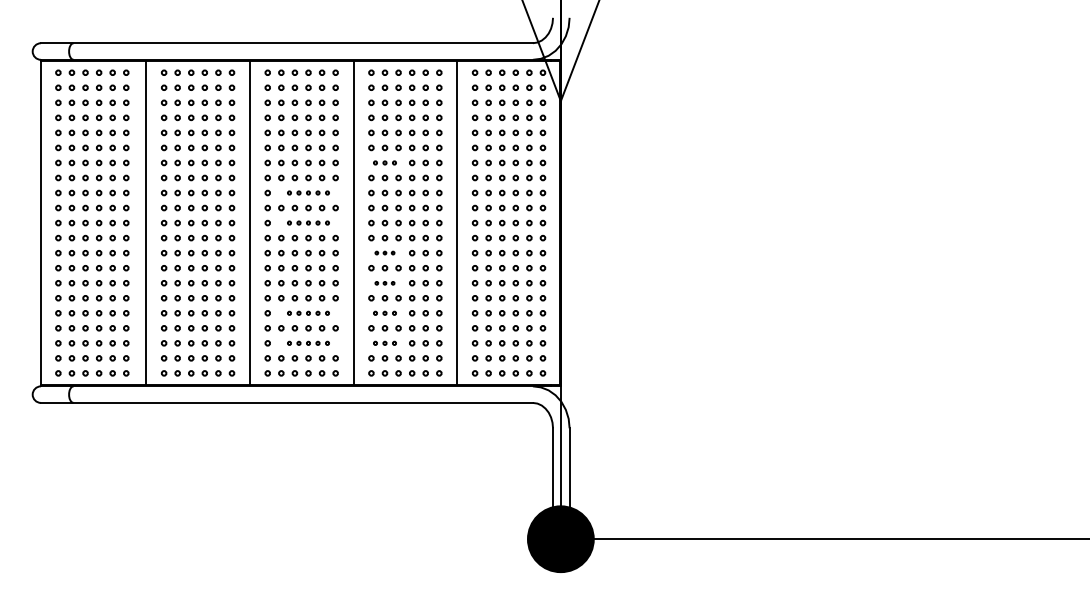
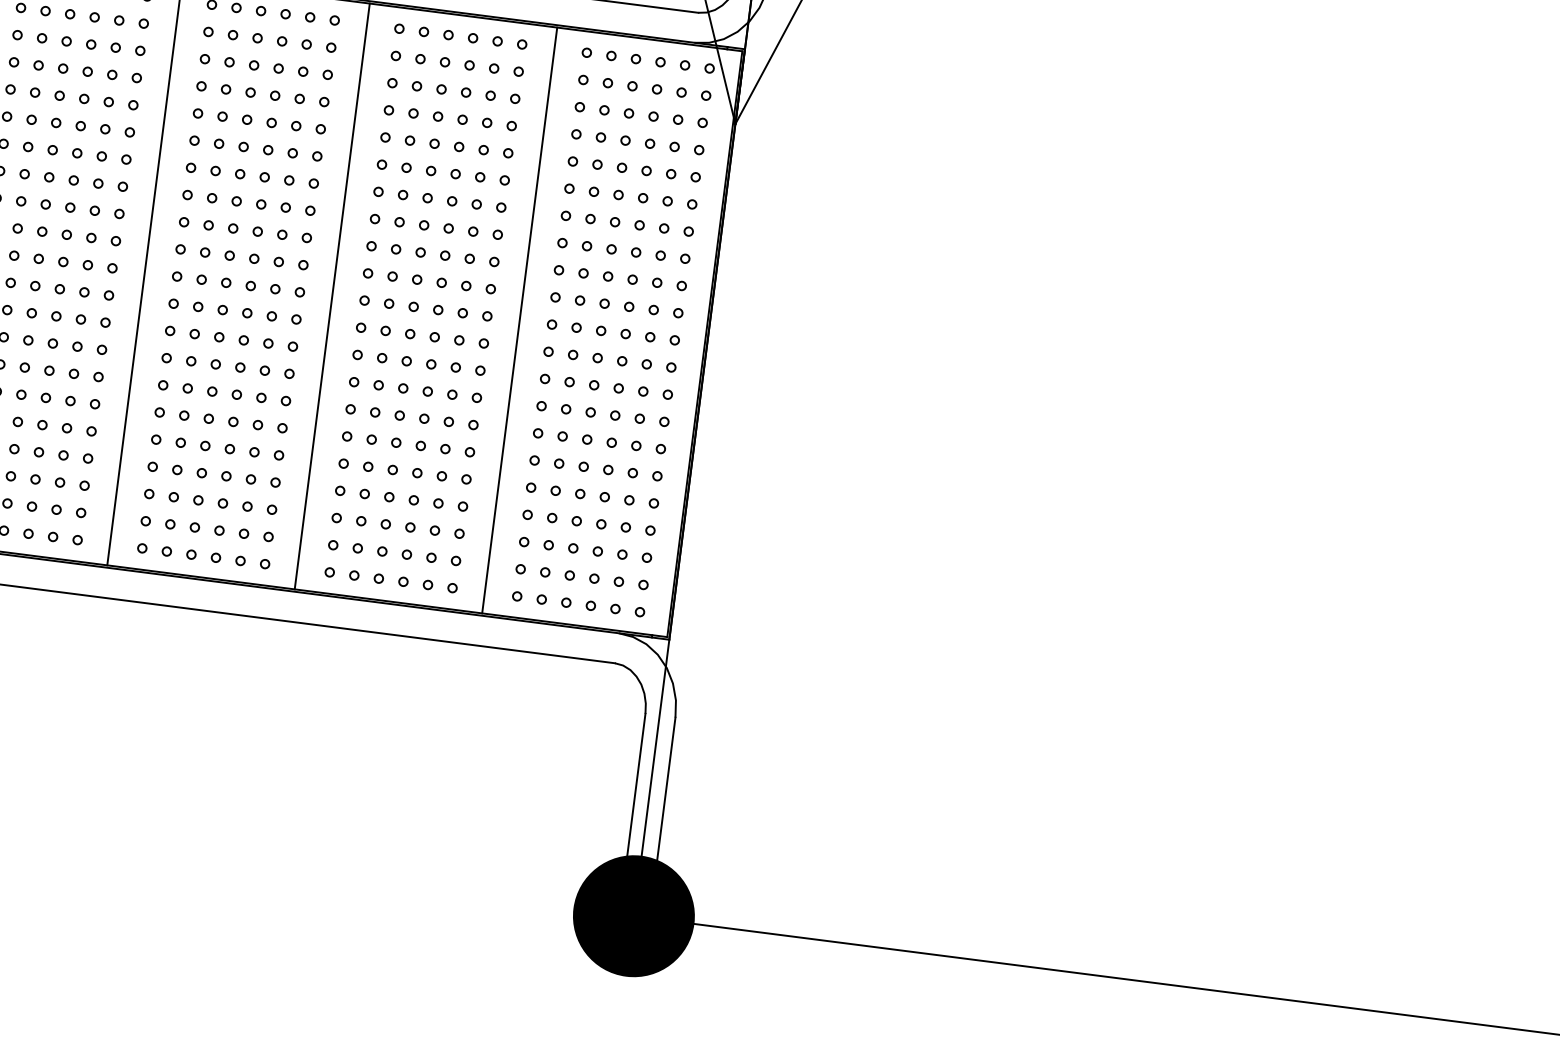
part: (384, 162) -> (402, 194), size x1.43
part: (308, 192) -> (257, 230), size x1.43
part: (308, 222) -> (250, 284), size x1.43
part: (384, 252) -> (381, 356), size x1.67
part: (384, 283) -> (374, 412), size x1.67
part: (308, 313) -> (229, 449), size x1.43
part: (384, 313) -> (367, 467), size x1.43
part: (308, 343) -> (222, 503), size x1.43
part: (384, 343) -> (360, 521), size x1.43

